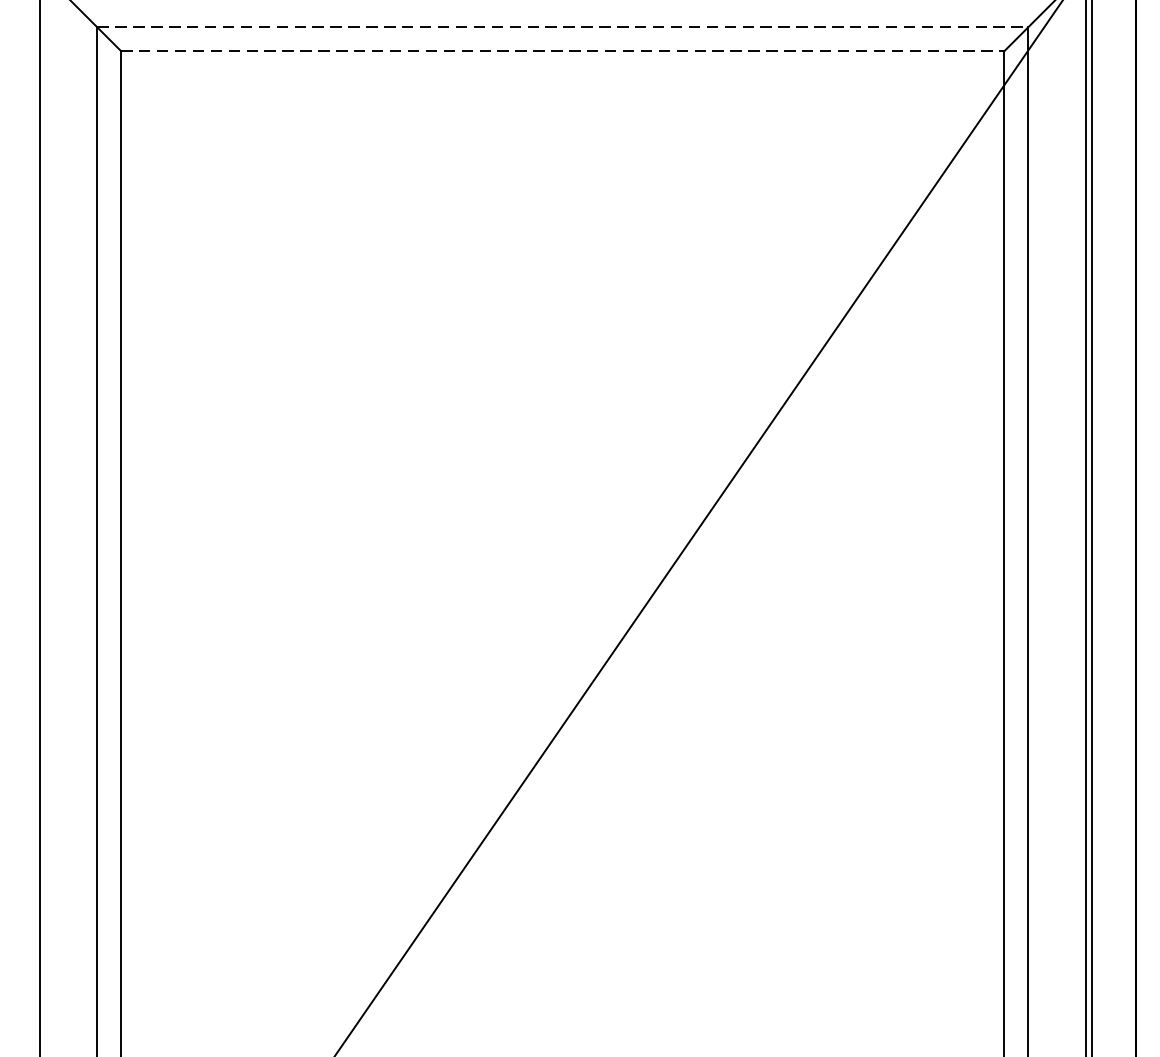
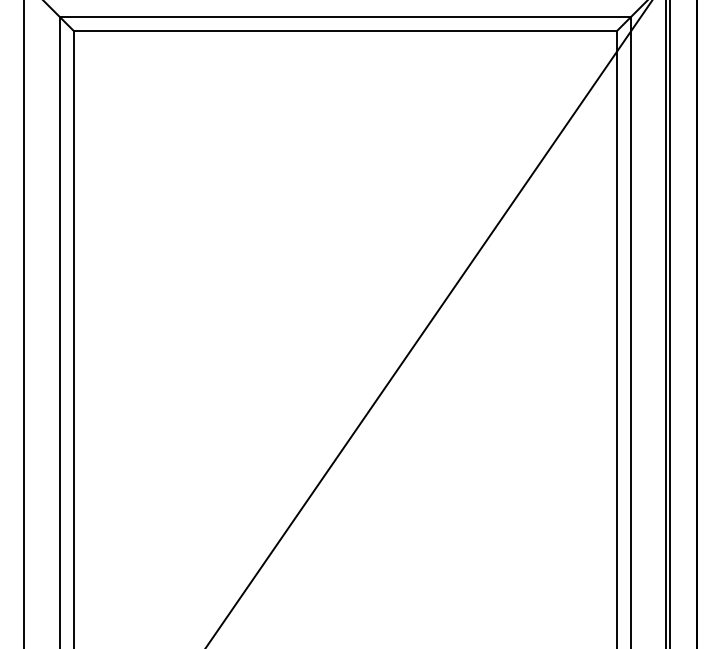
line: (562, 26) -> (345, 16), dashed -> solid
line: (562, 51) -> (345, 31), dashed -> solid

